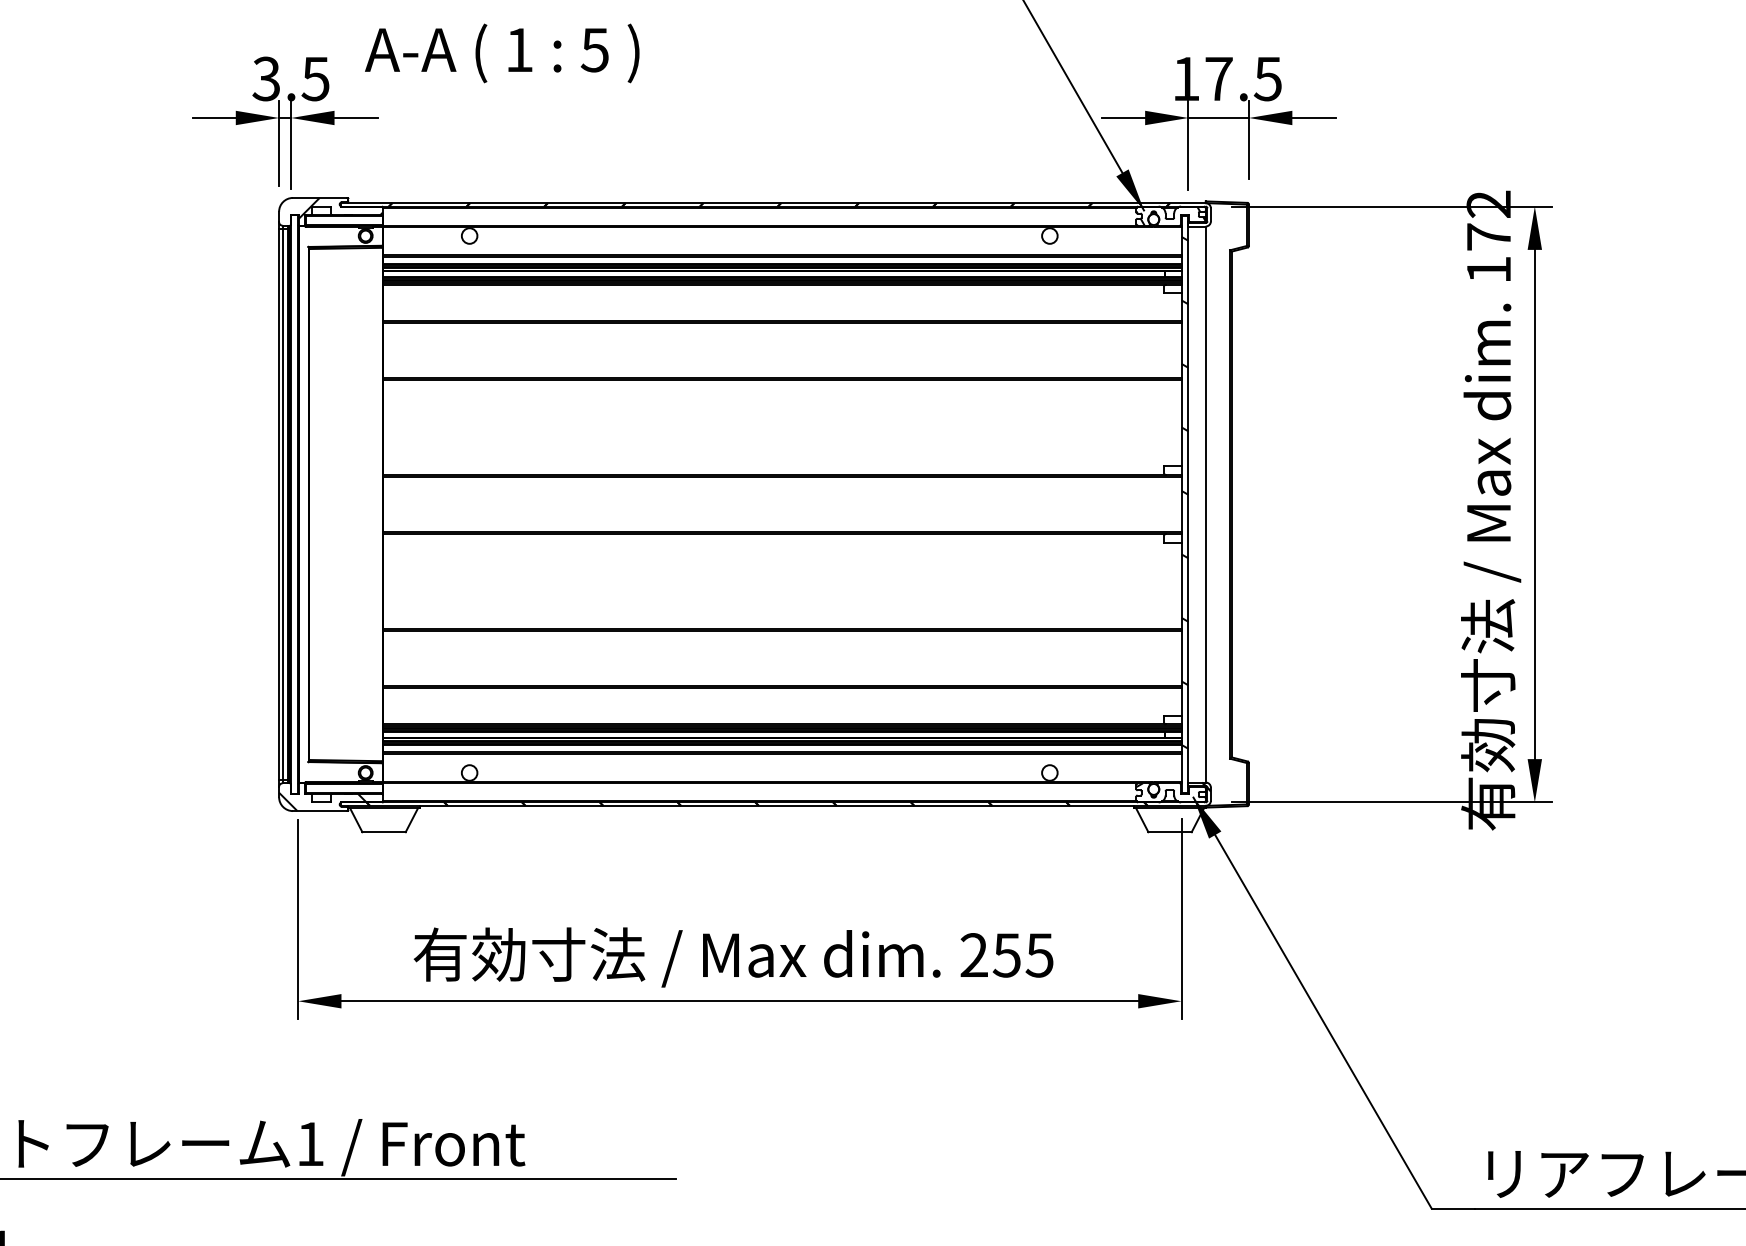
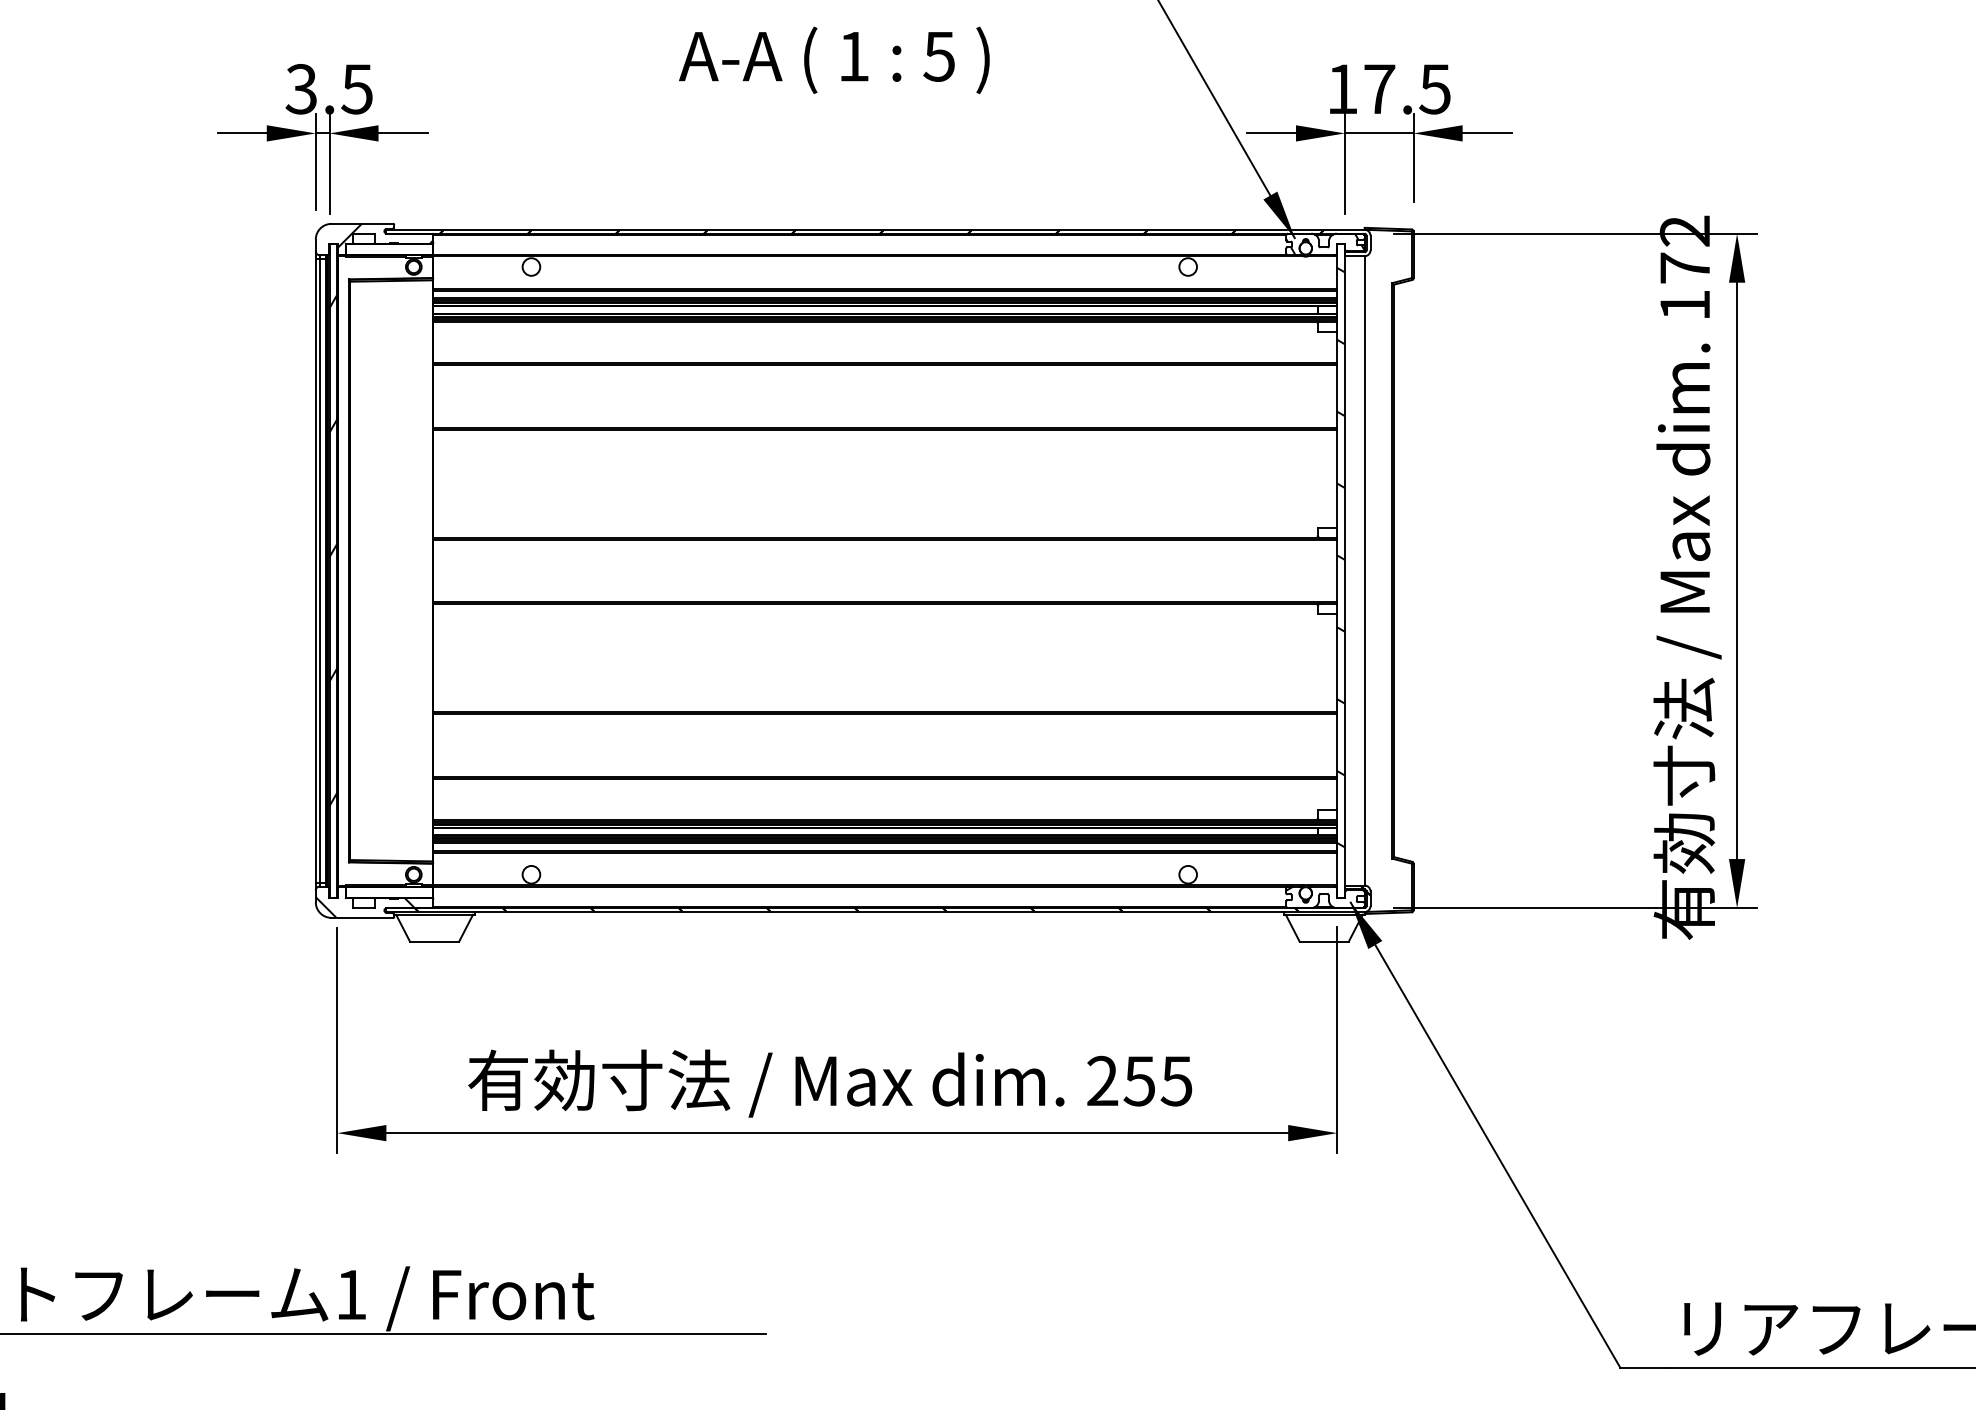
text: (502, 52) -> (834, 59), moved
hatch: (294, 486) -> (333, 550), added

